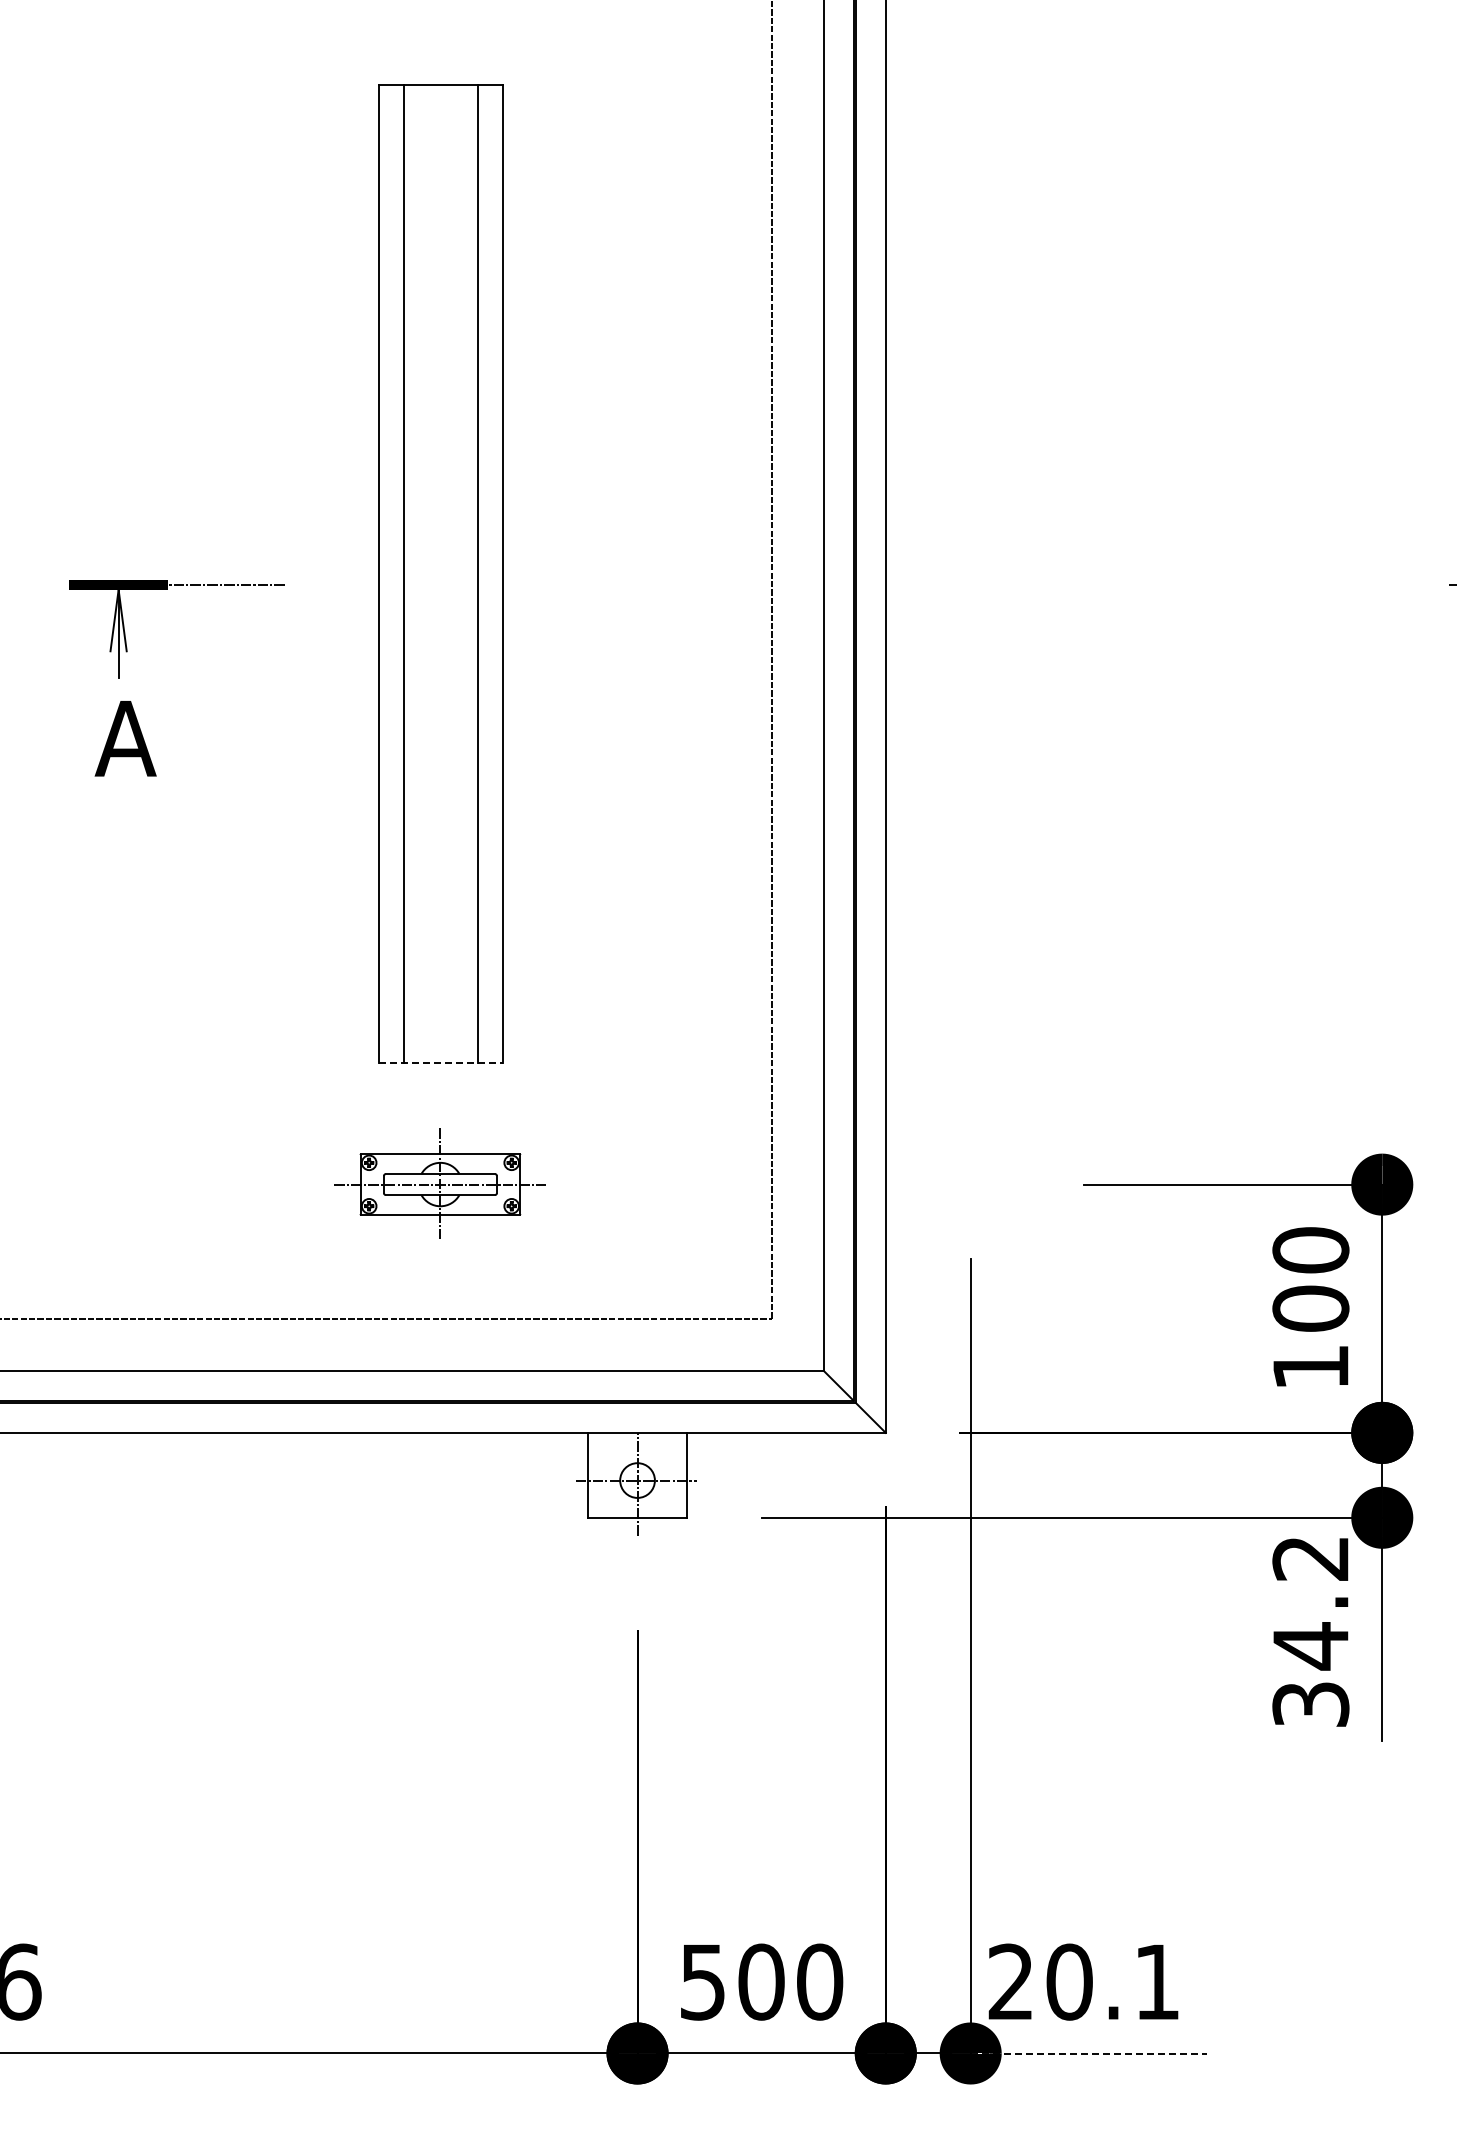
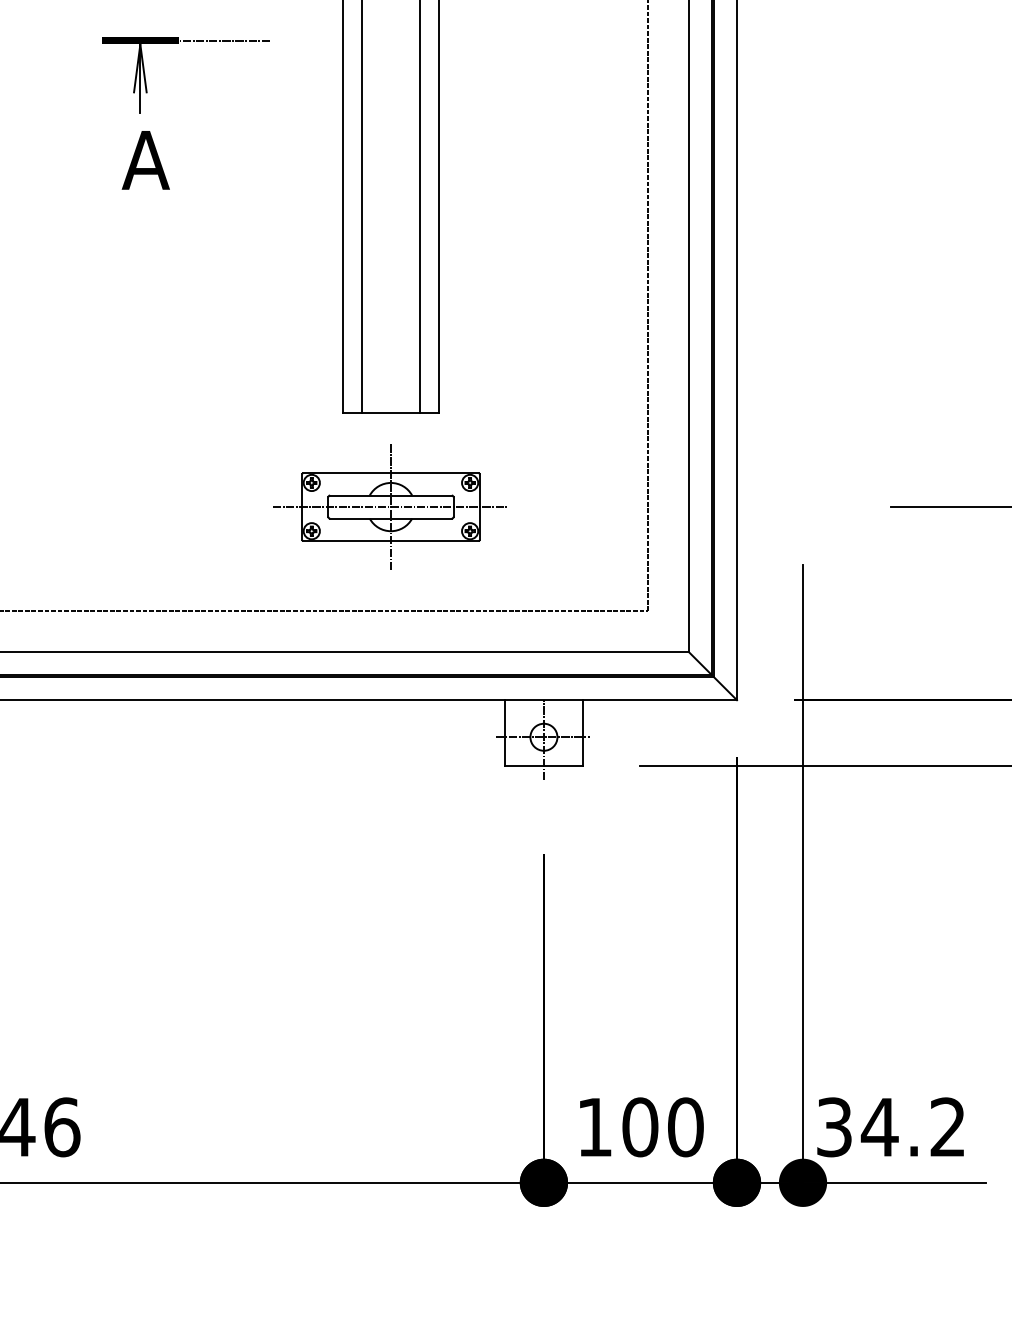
line: (441, 1063) -> (391, 412), dashed -> solid
part: (439, 1184) -> (389, 507), size x1.43
text: (1083, 1981) -> (890, 1126), 20.1 -> 34.2
text: (702, 1982) -> (594, 1127), 500 -> 100
line: (1088, 2053) -> (894, 1182), dashed -> solid

